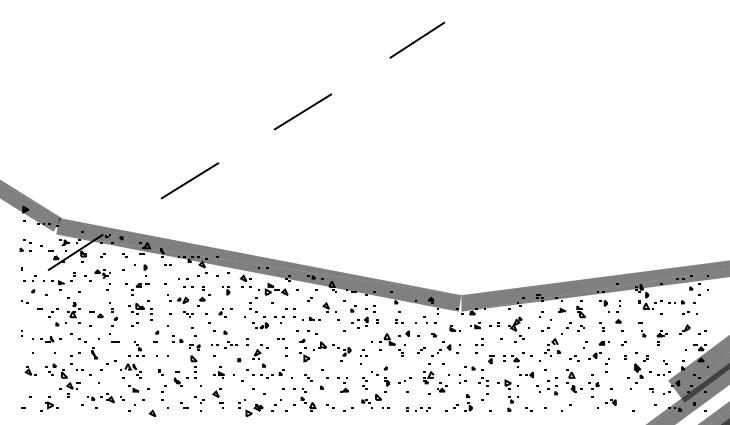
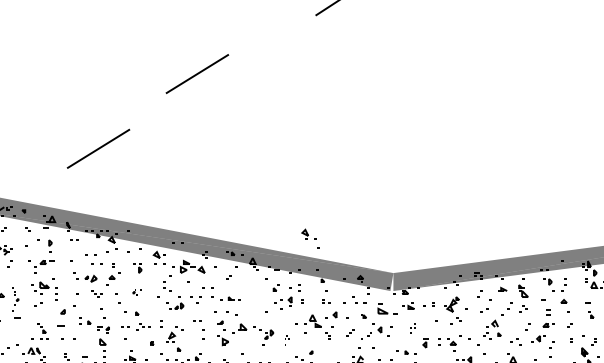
line: (302, 111) -> (196, 73), moved
part: (330, 311) -> (309, 238), moved
part: (225, 312) -> (137, 291), size x0.6
part: (114, 322) -> (16, 302), size x0.7
part: (601, 326) -> (545, 307), size x1.6
part: (454, 328) -> (385, 309), size x1.6
part: (156, 336) -> (62, 317), size x1.4
part: (479, 345) -> (413, 327), size x0.6
part: (363, 356) -> (287, 339), size x0.6

